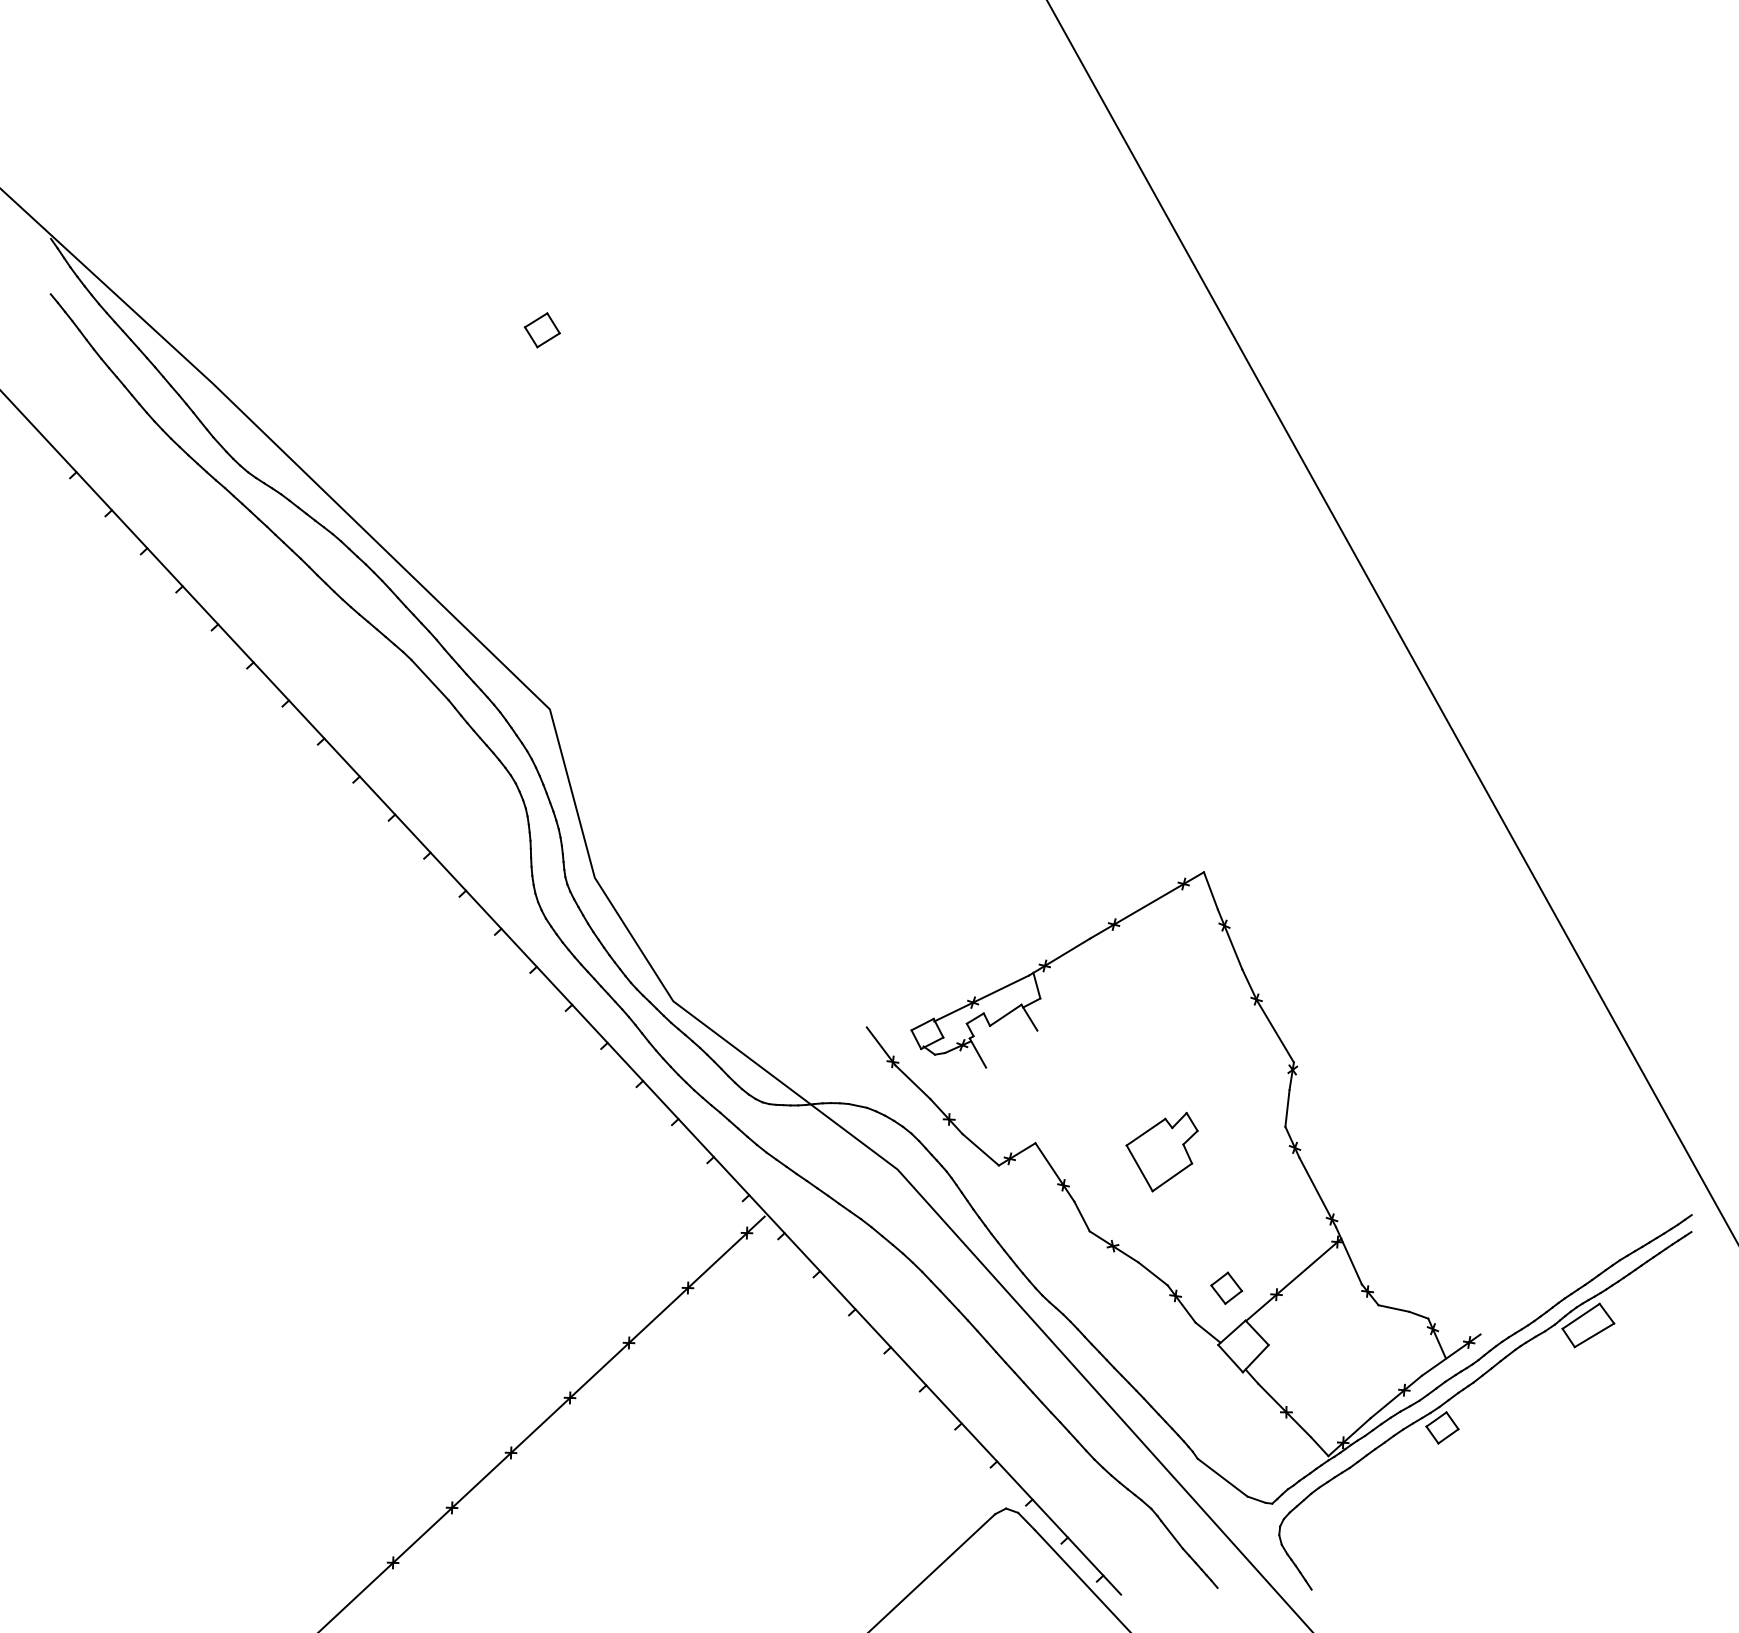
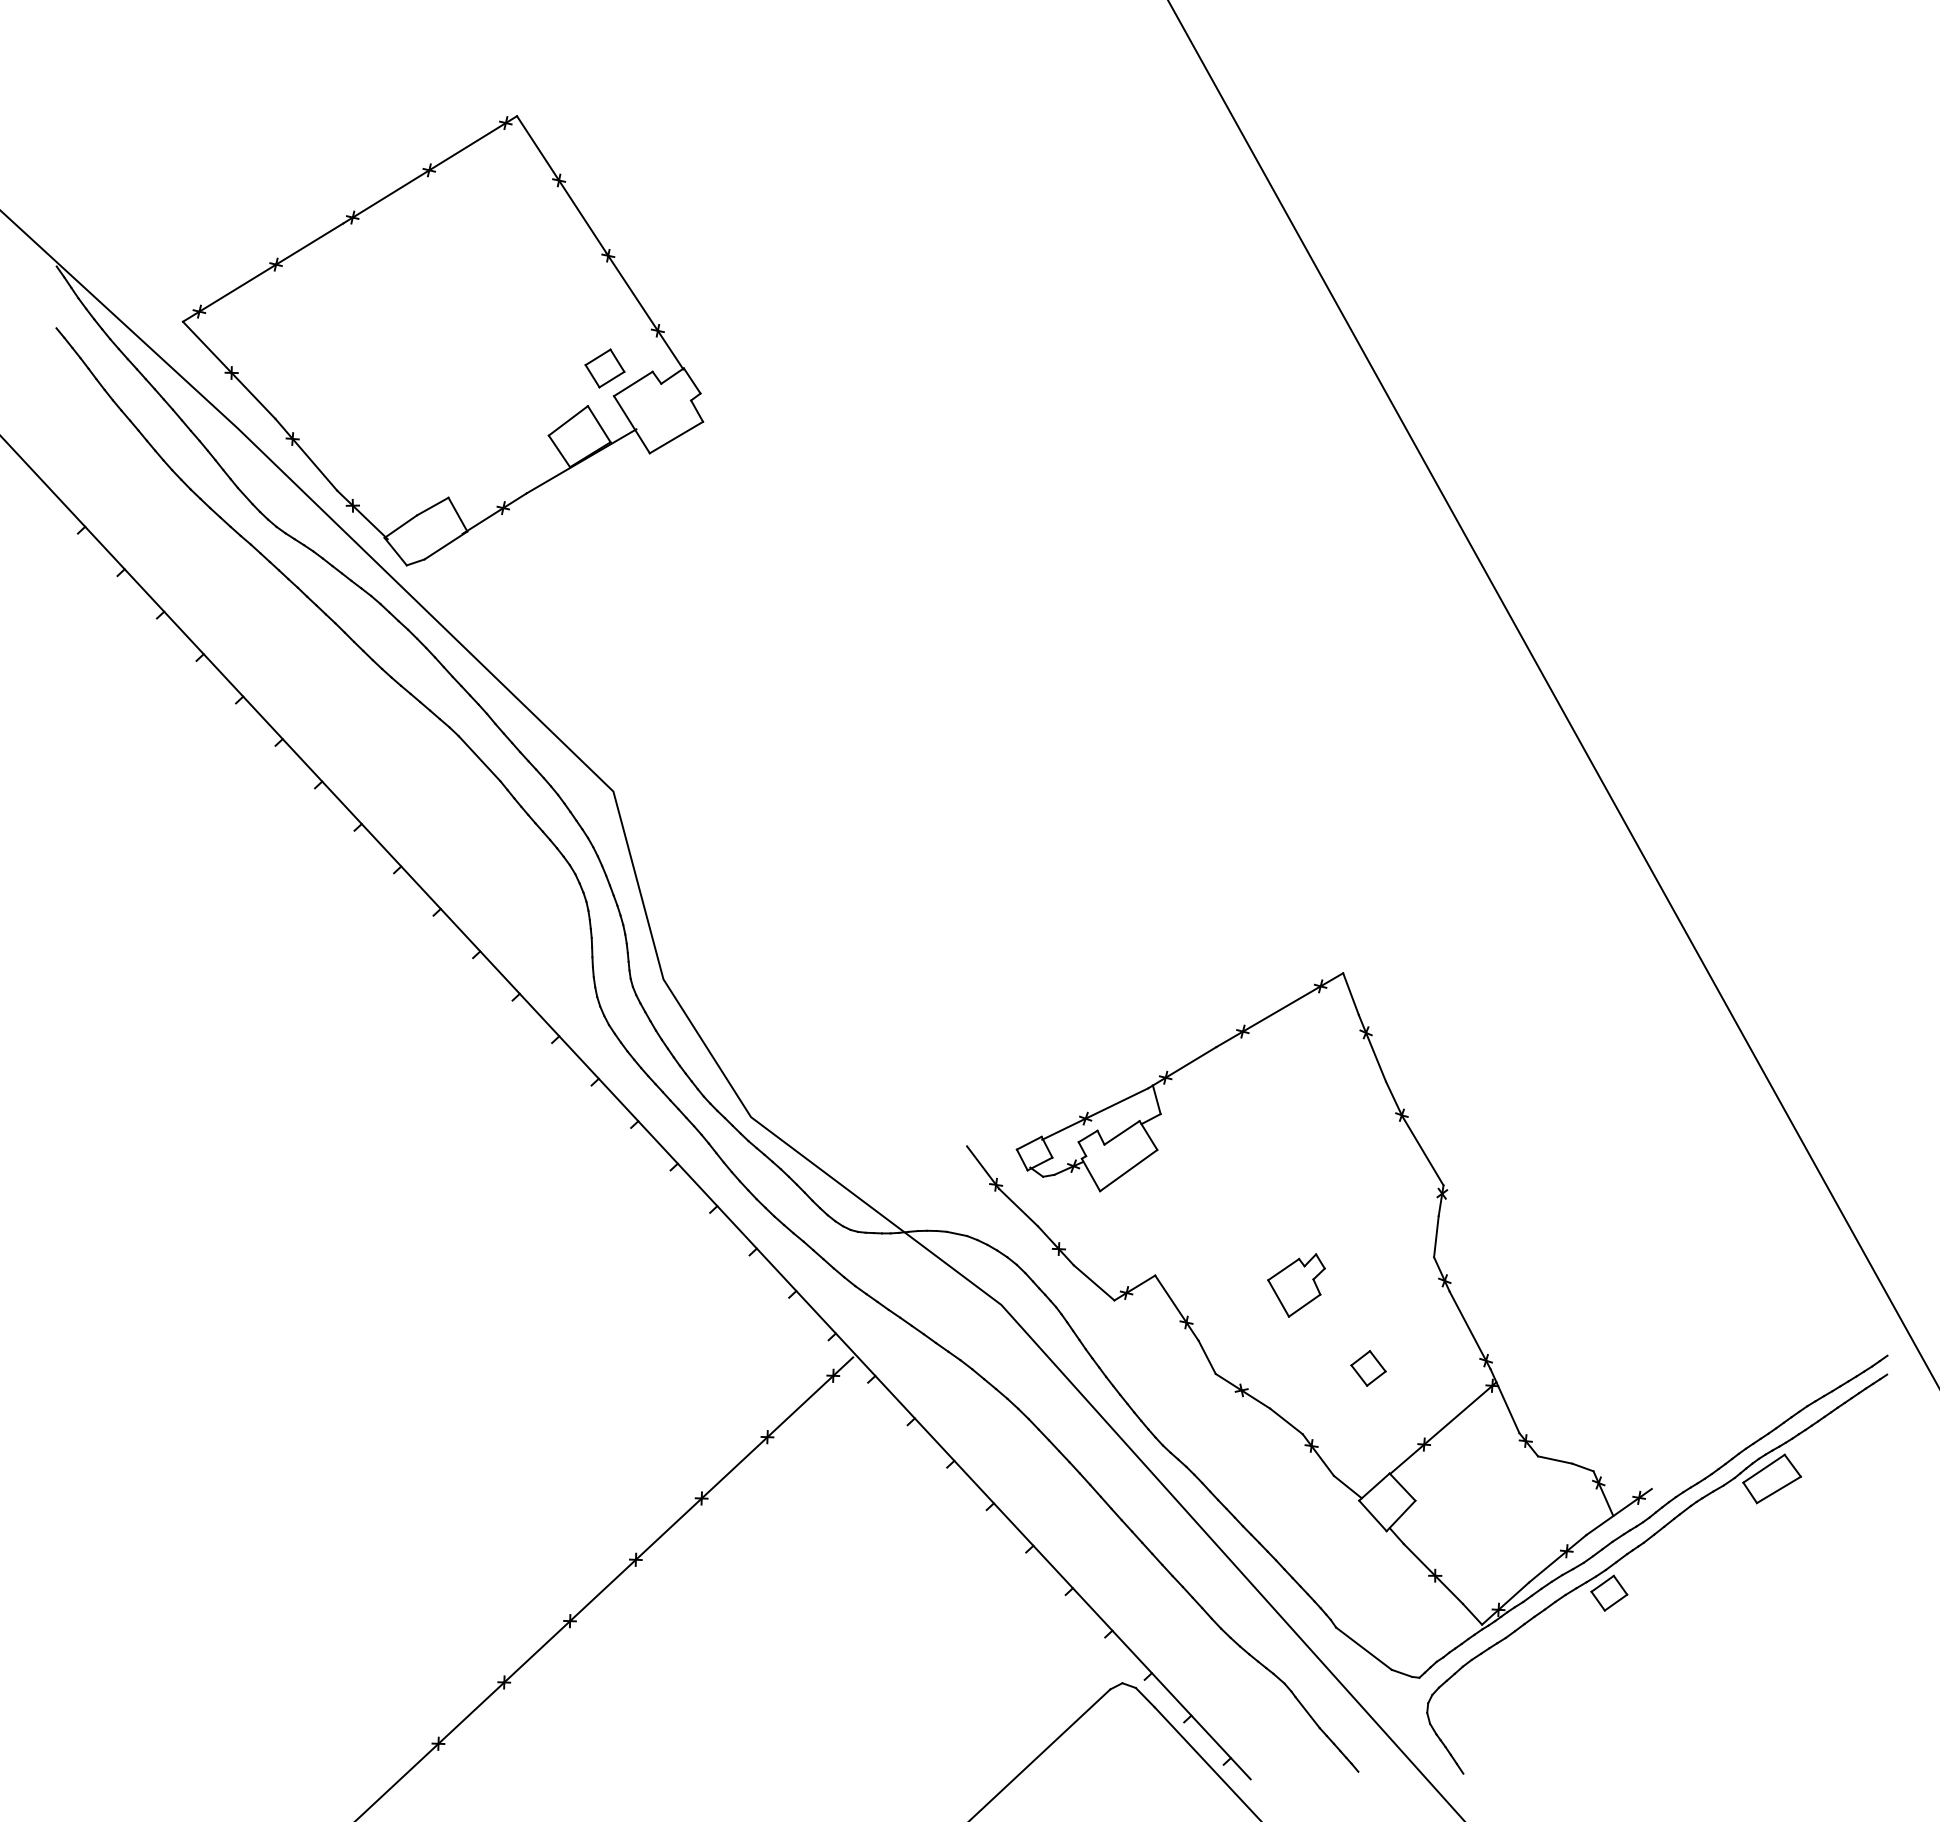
part: (396, 305) -> (442, 340), added
line: (1011, 1049) -> (1128, 1170), added
part: (1162, 1152) -> (1296, 1285), size x0.71
part: (1226, 1288) -> (1368, 1368), moved

